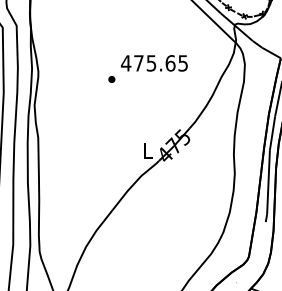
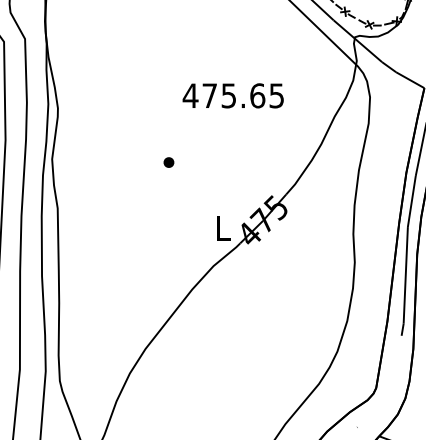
part: (111, 79) -> (168, 162), moved

